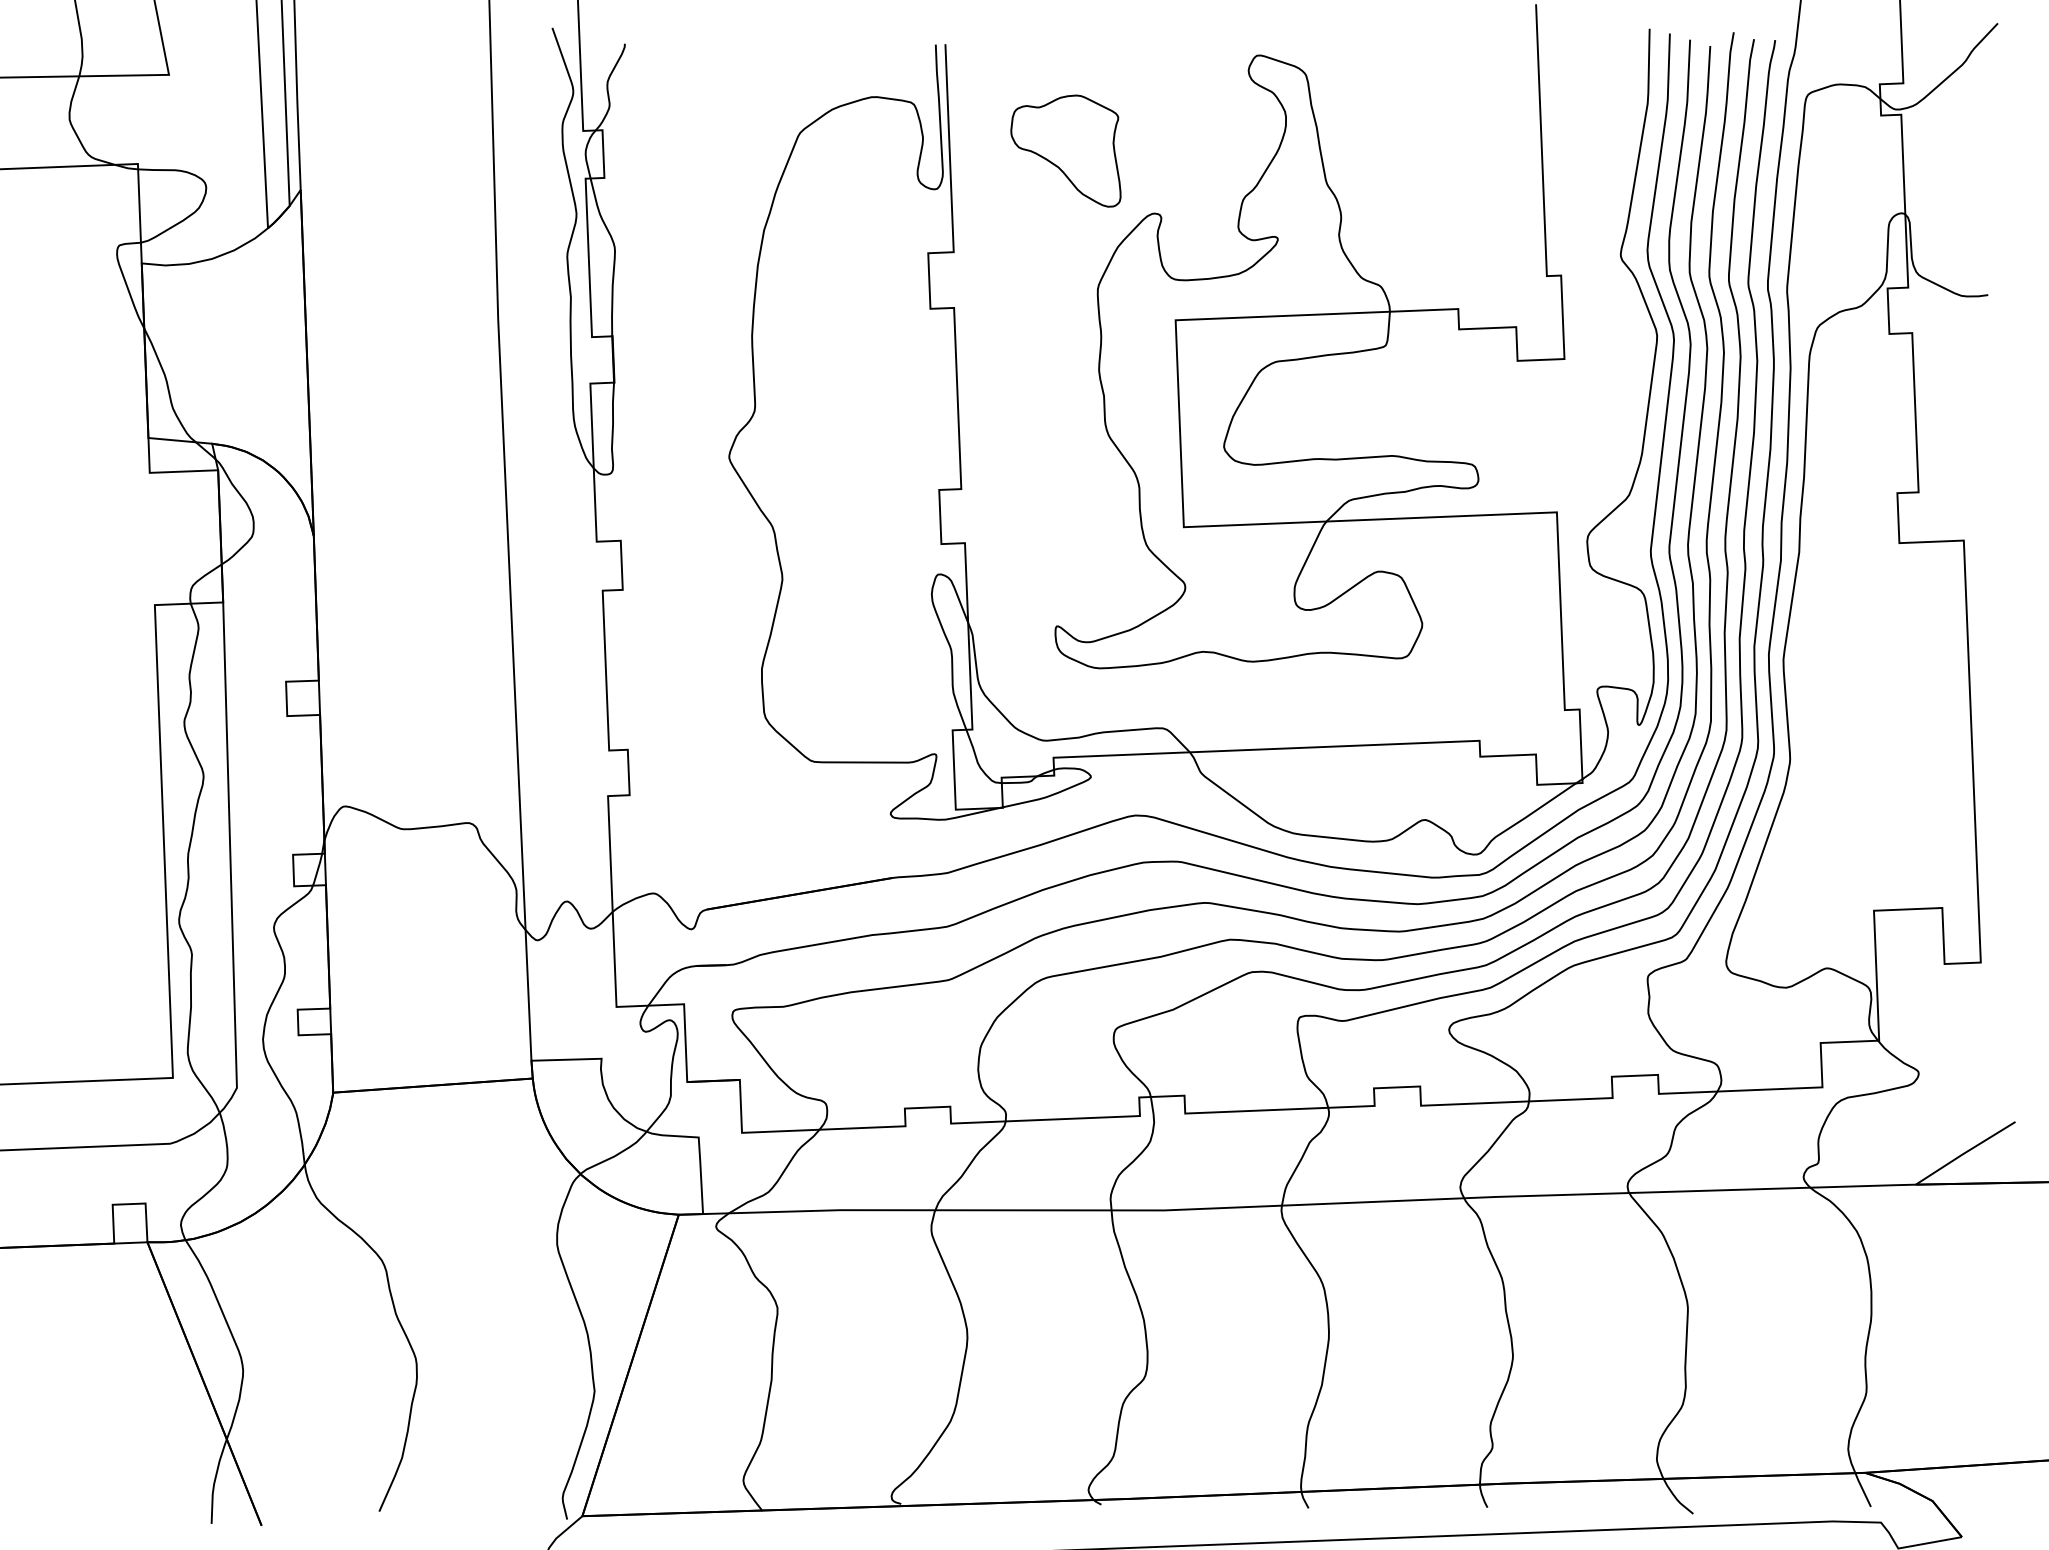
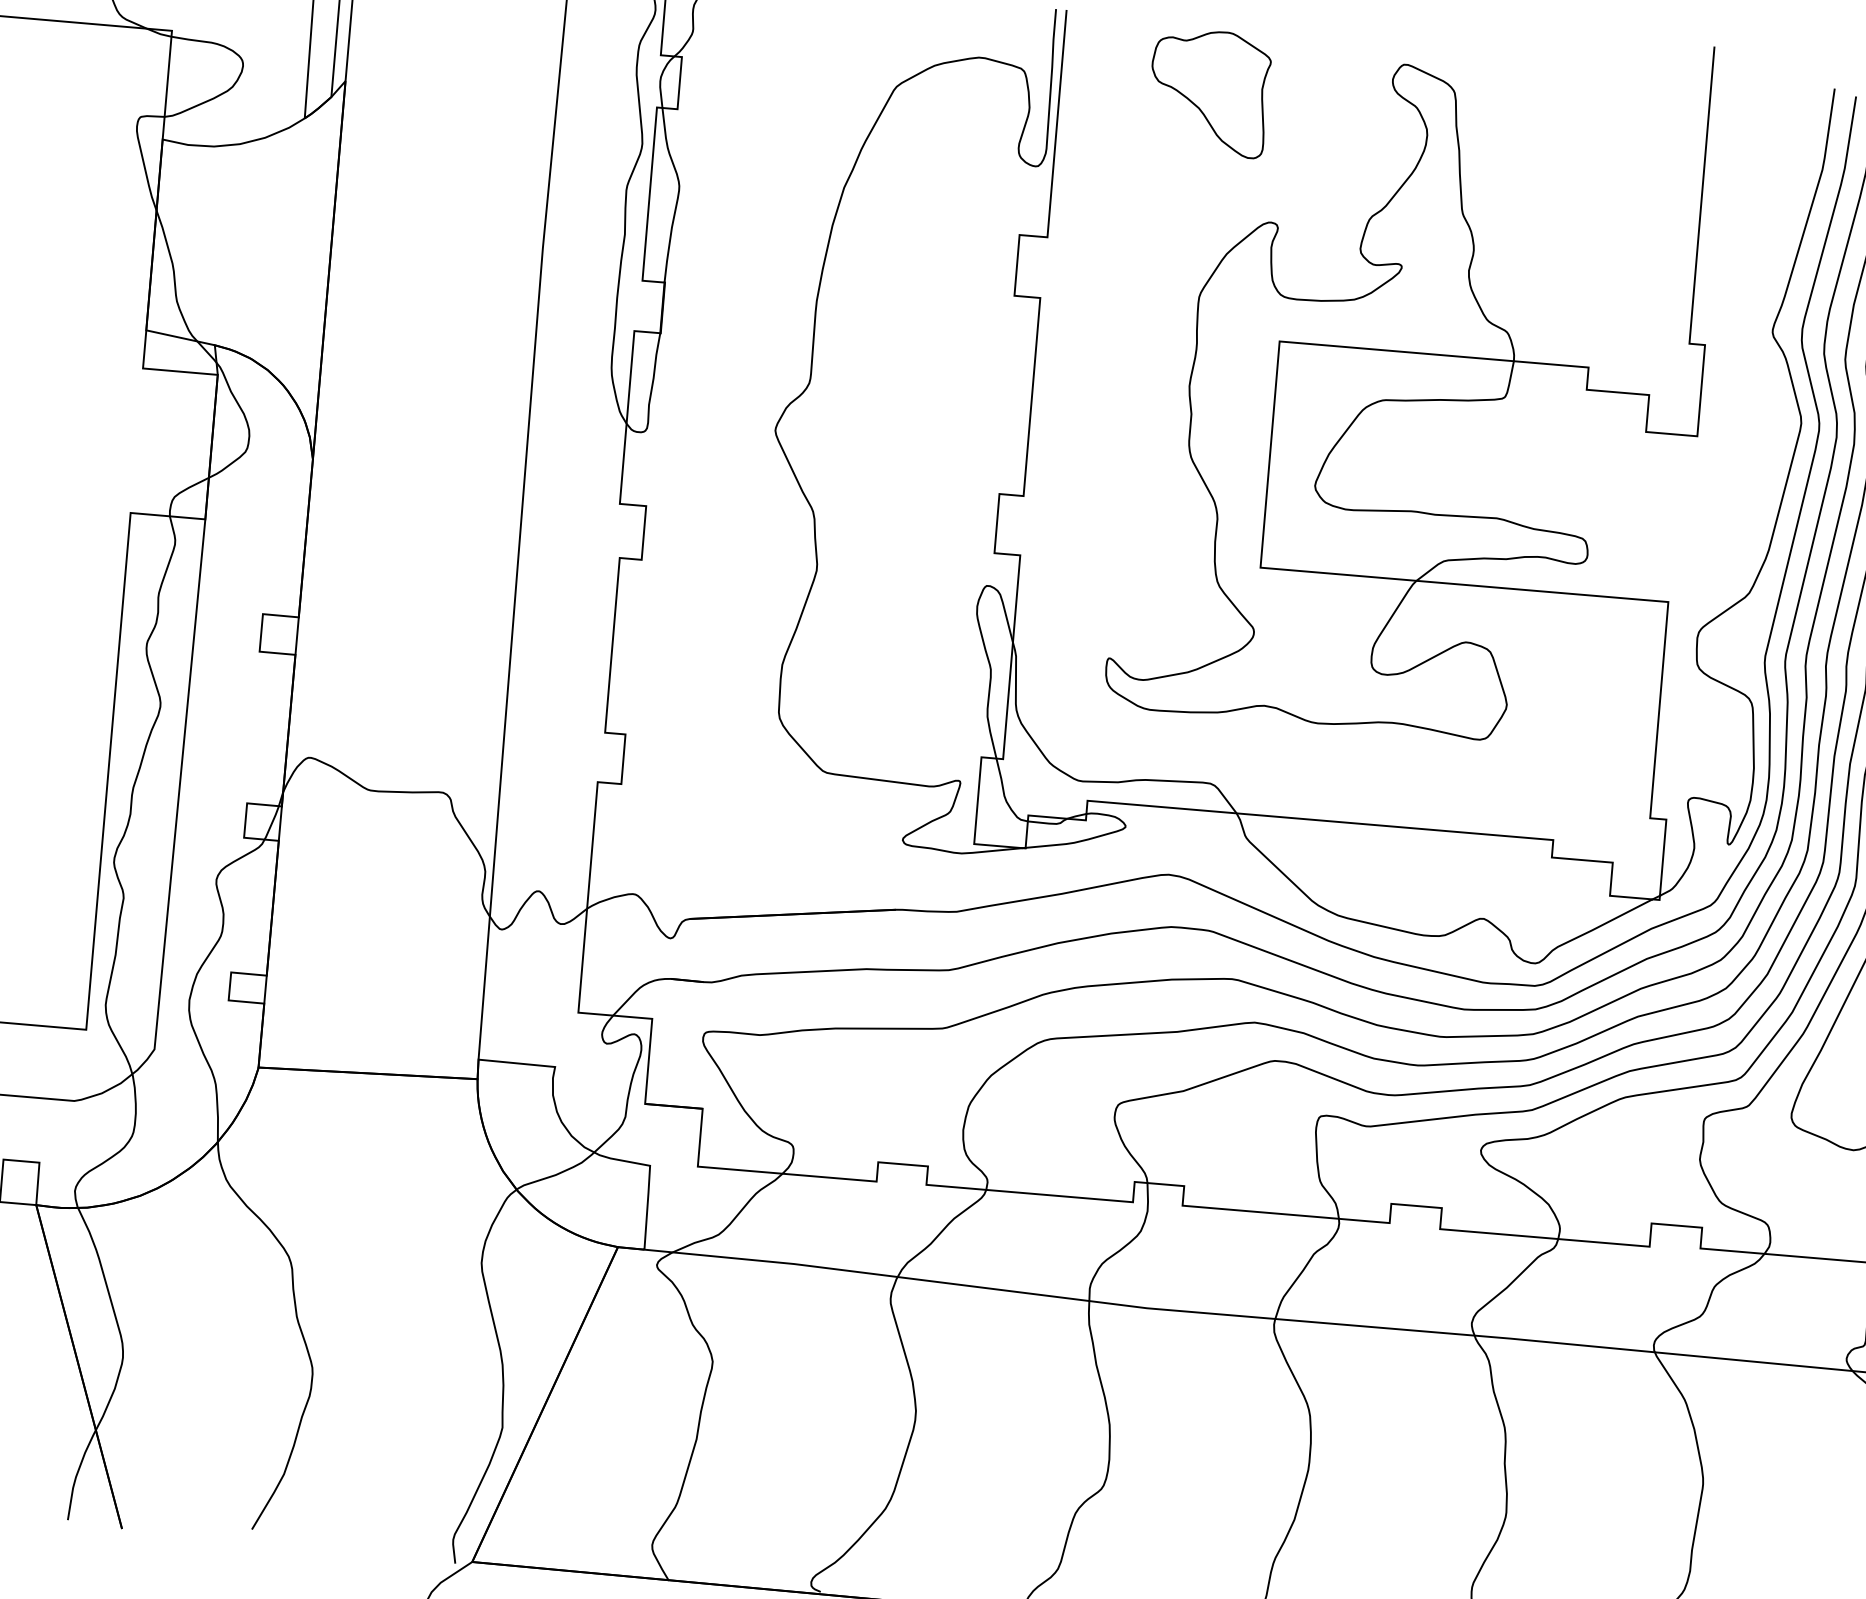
part: (1065, 150) -> (1209, 90), moved

